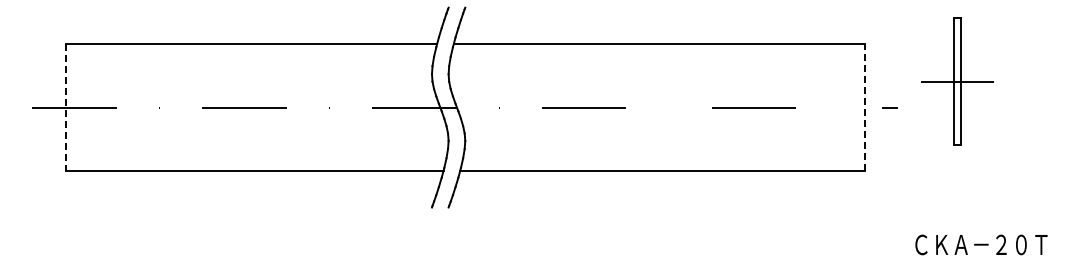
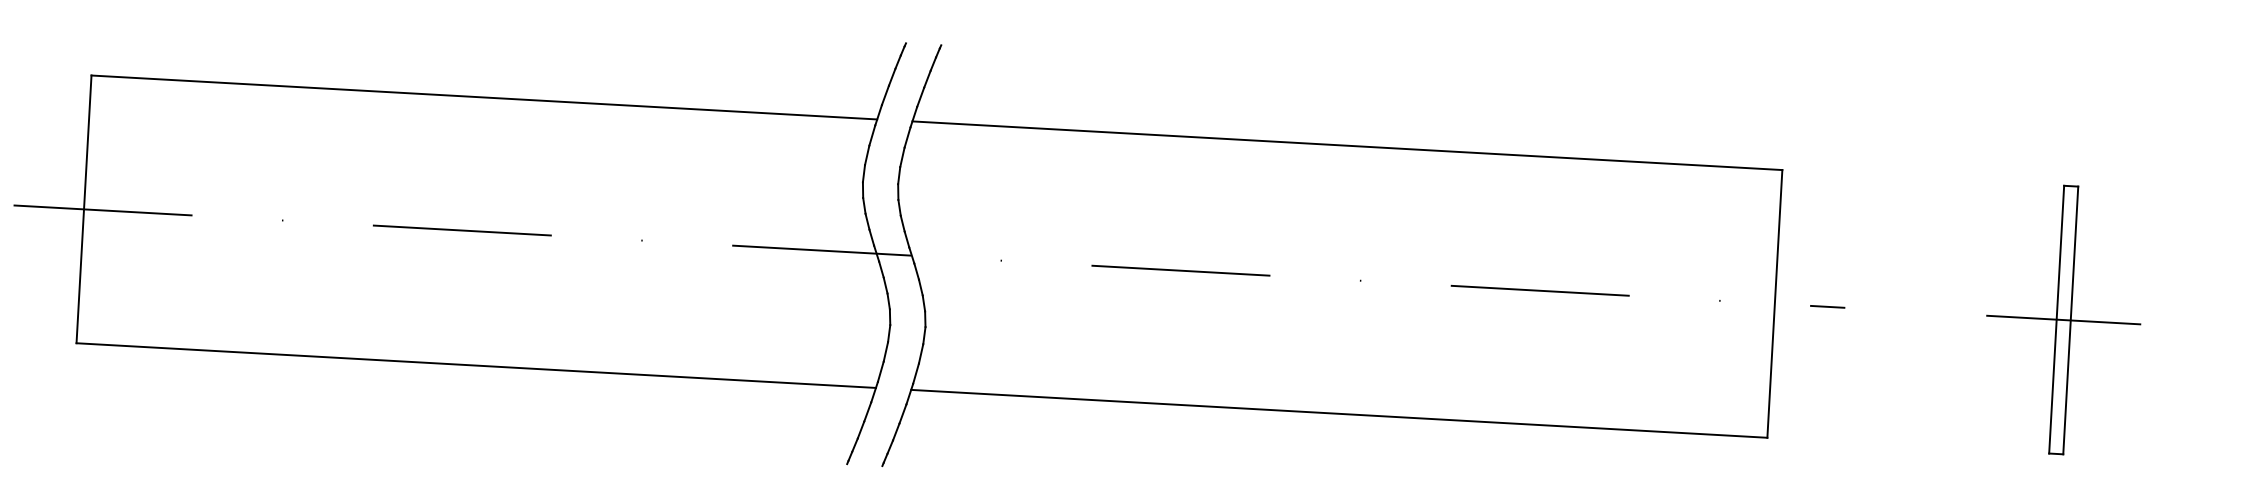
part: (957, 81) -> (2063, 319), moved
line: (864, 107) -> (1774, 303), dashed -> solid
line: (65, 108) -> (83, 211), dashed -> solid

